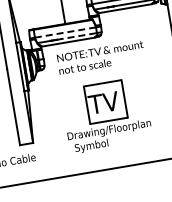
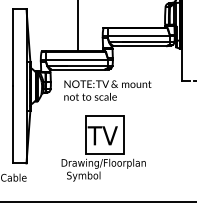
line: (65, 32) -> (76, 59), dashed -> solid
line: (76, 36) -> (87, 65), dashed -> solid

